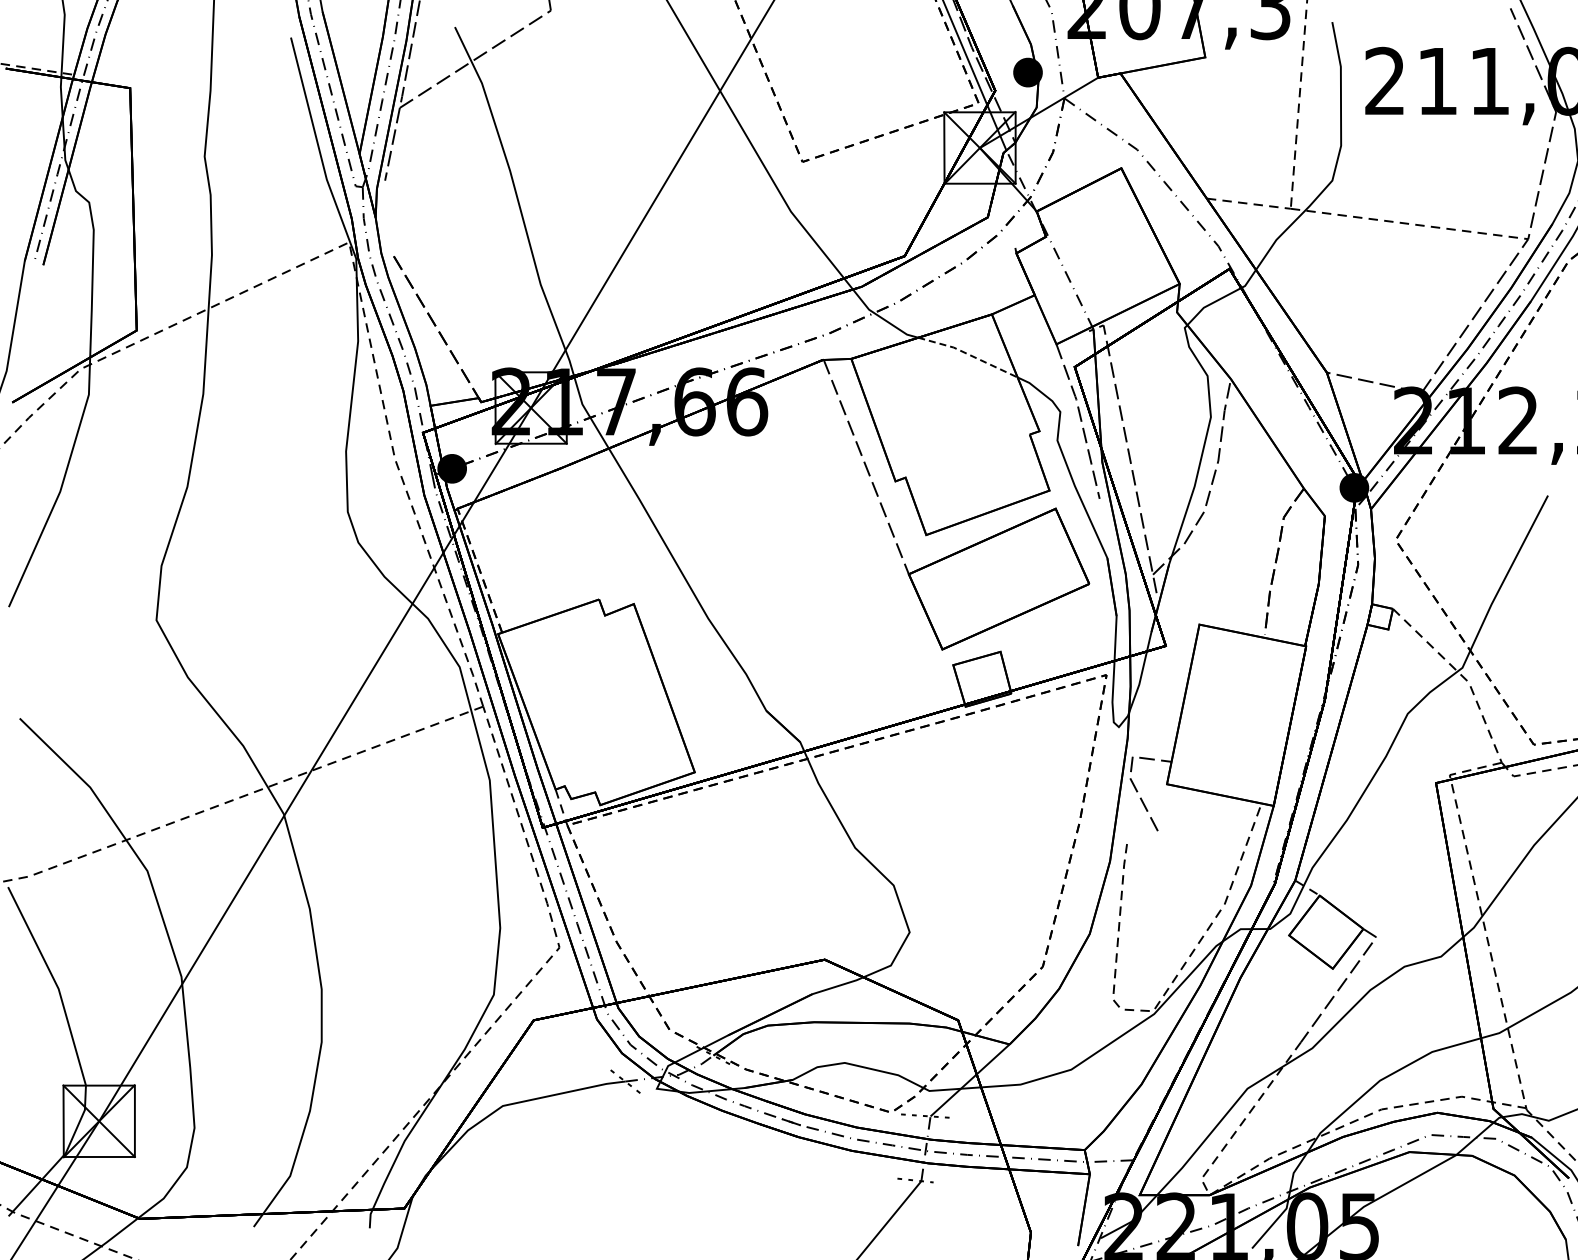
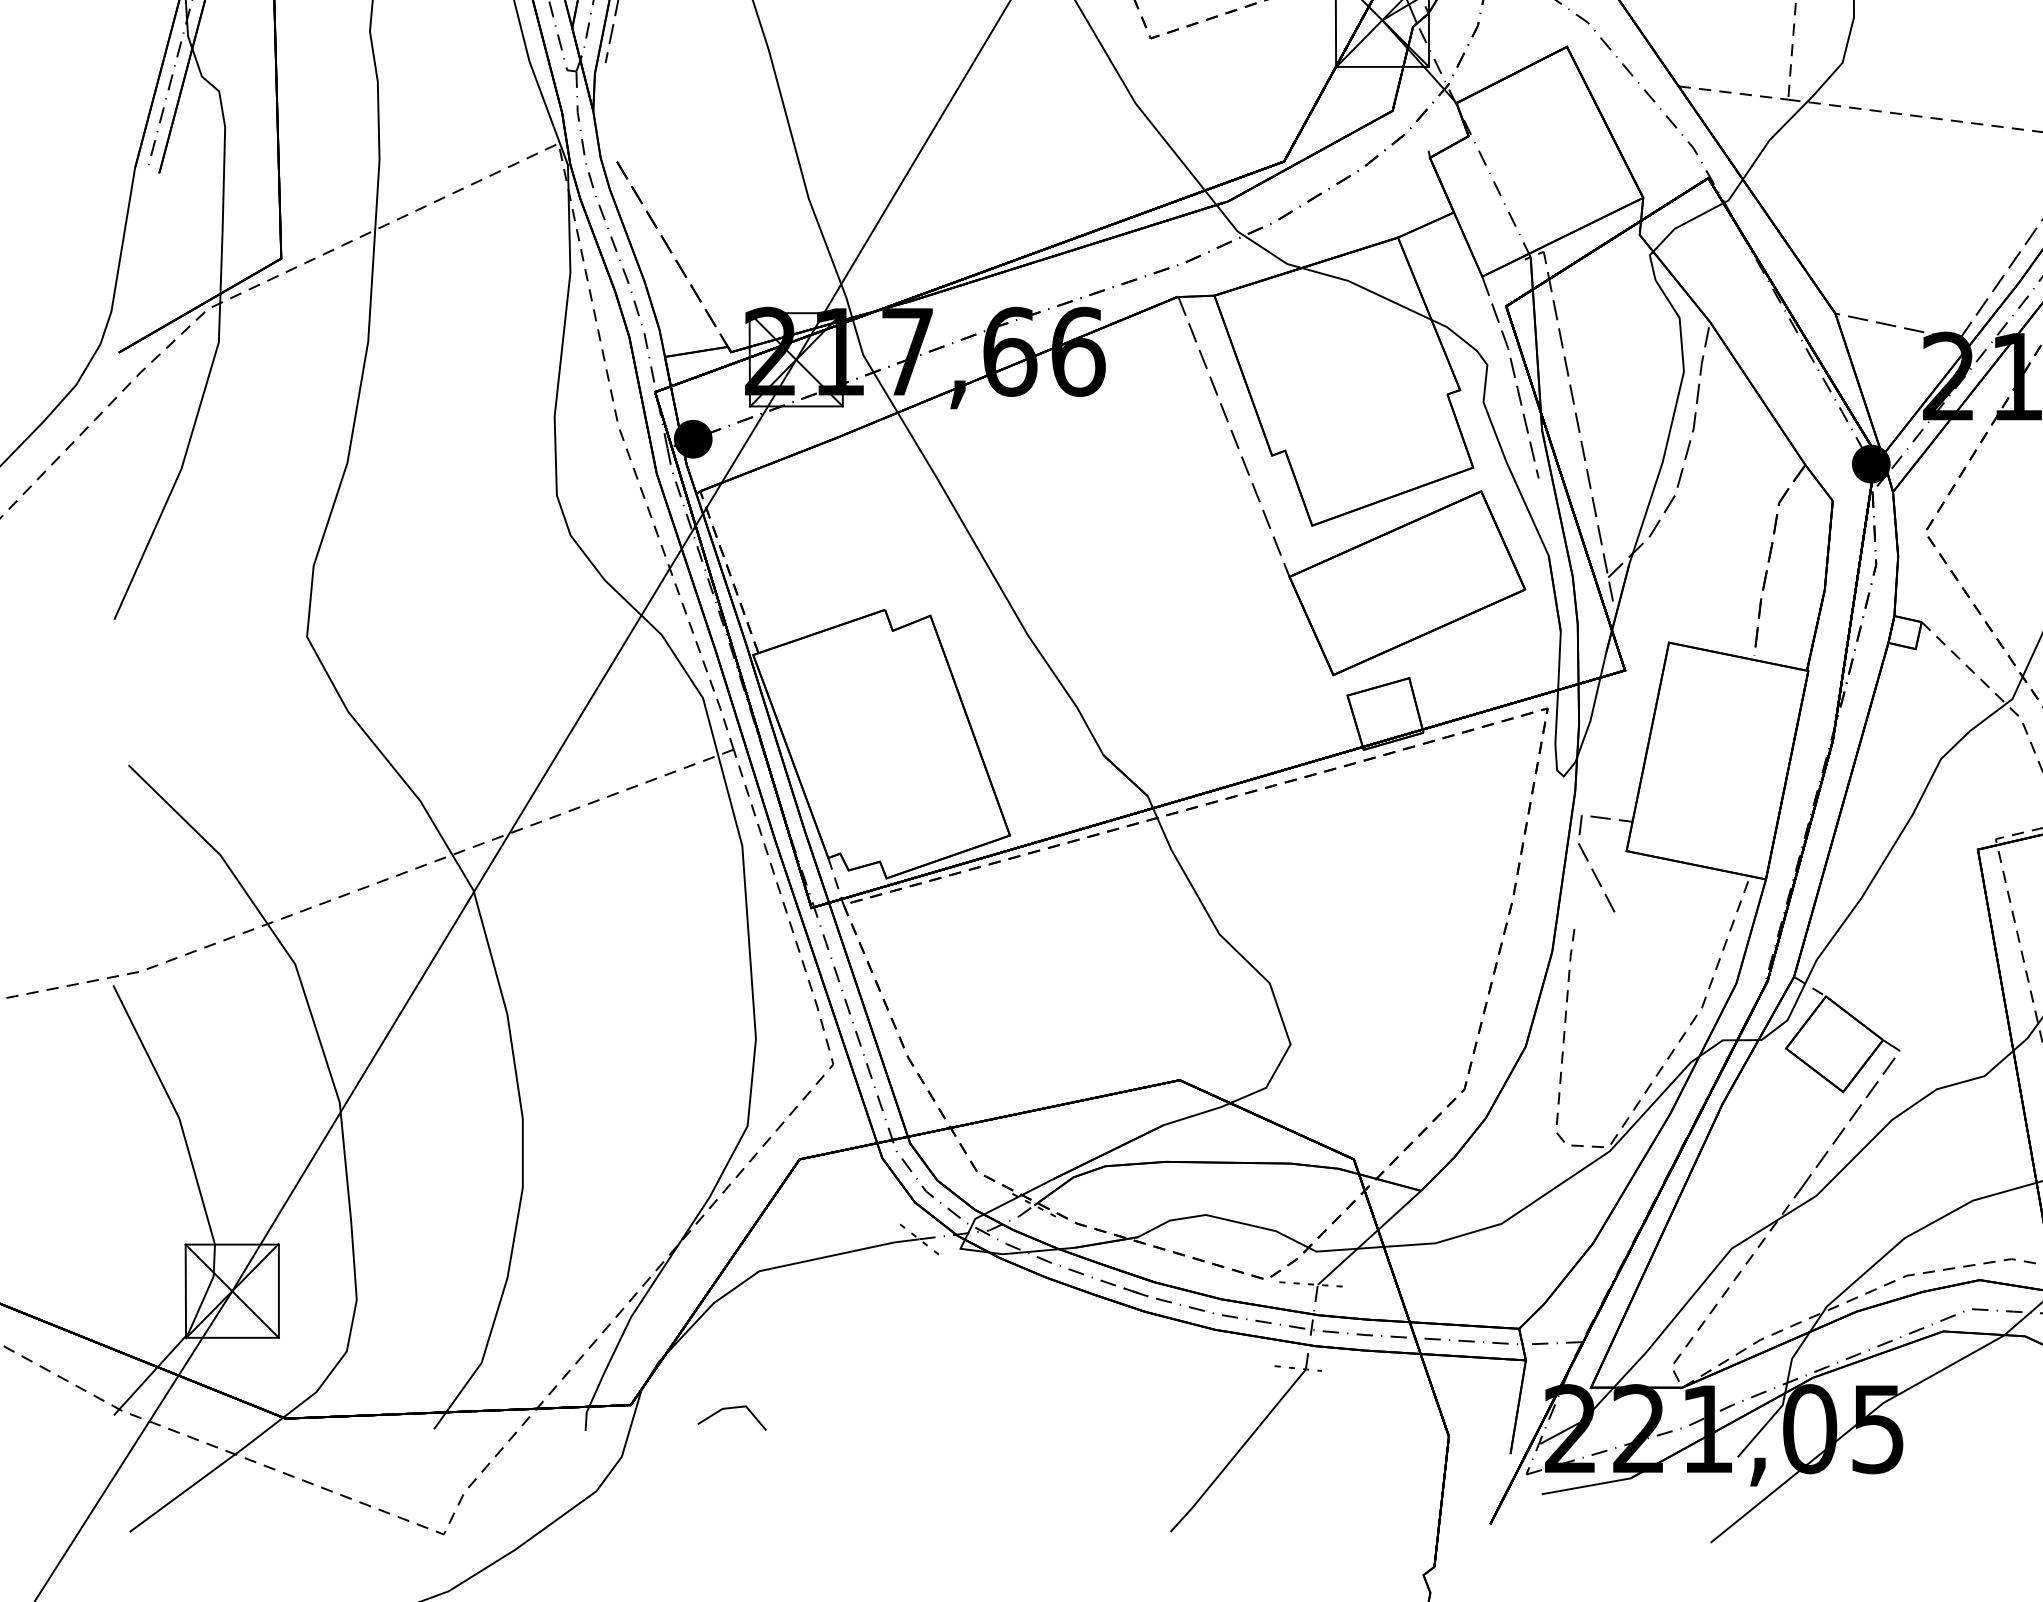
line: (969, 354) -> (1368, 289), dashed -> solid
line: (481, 1211) -> (731, 1408), added

